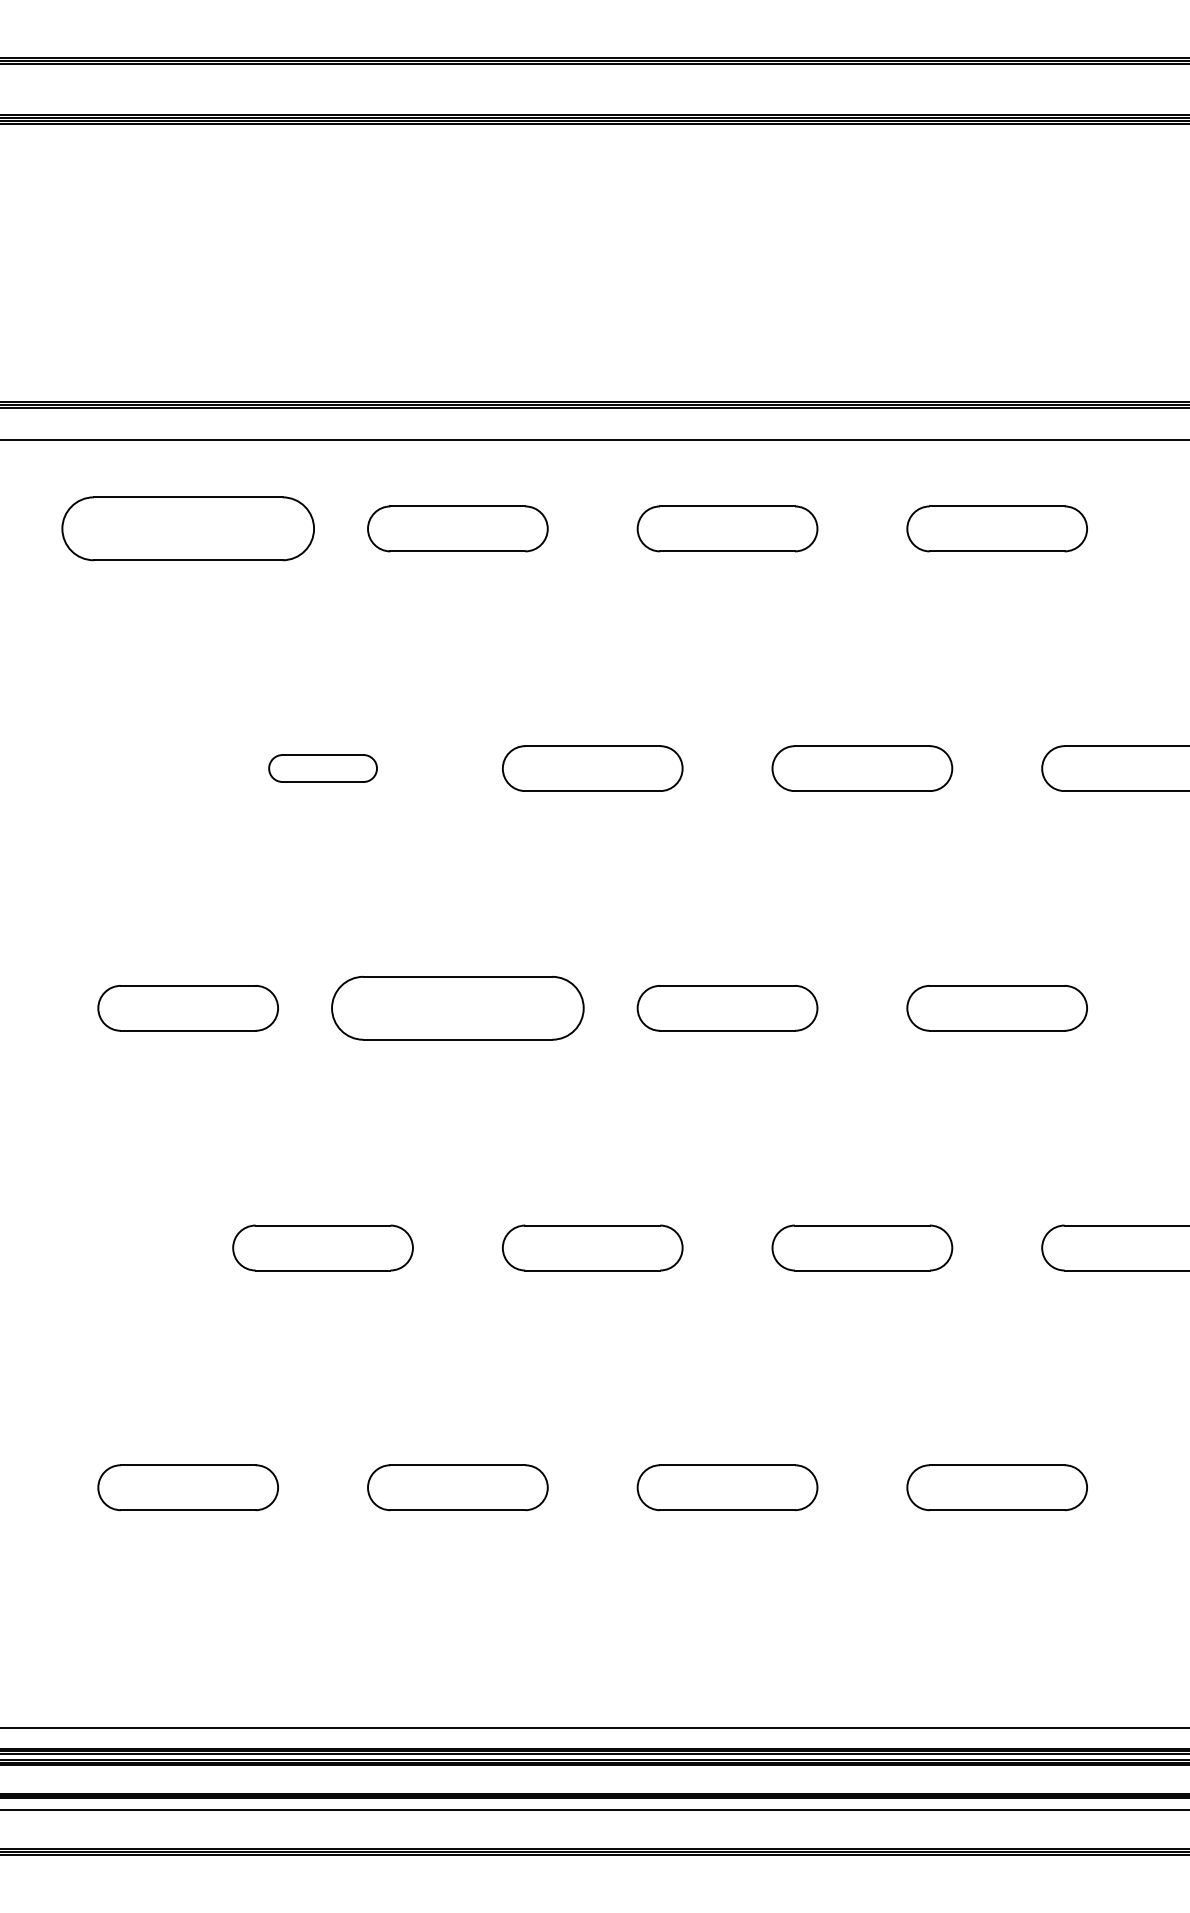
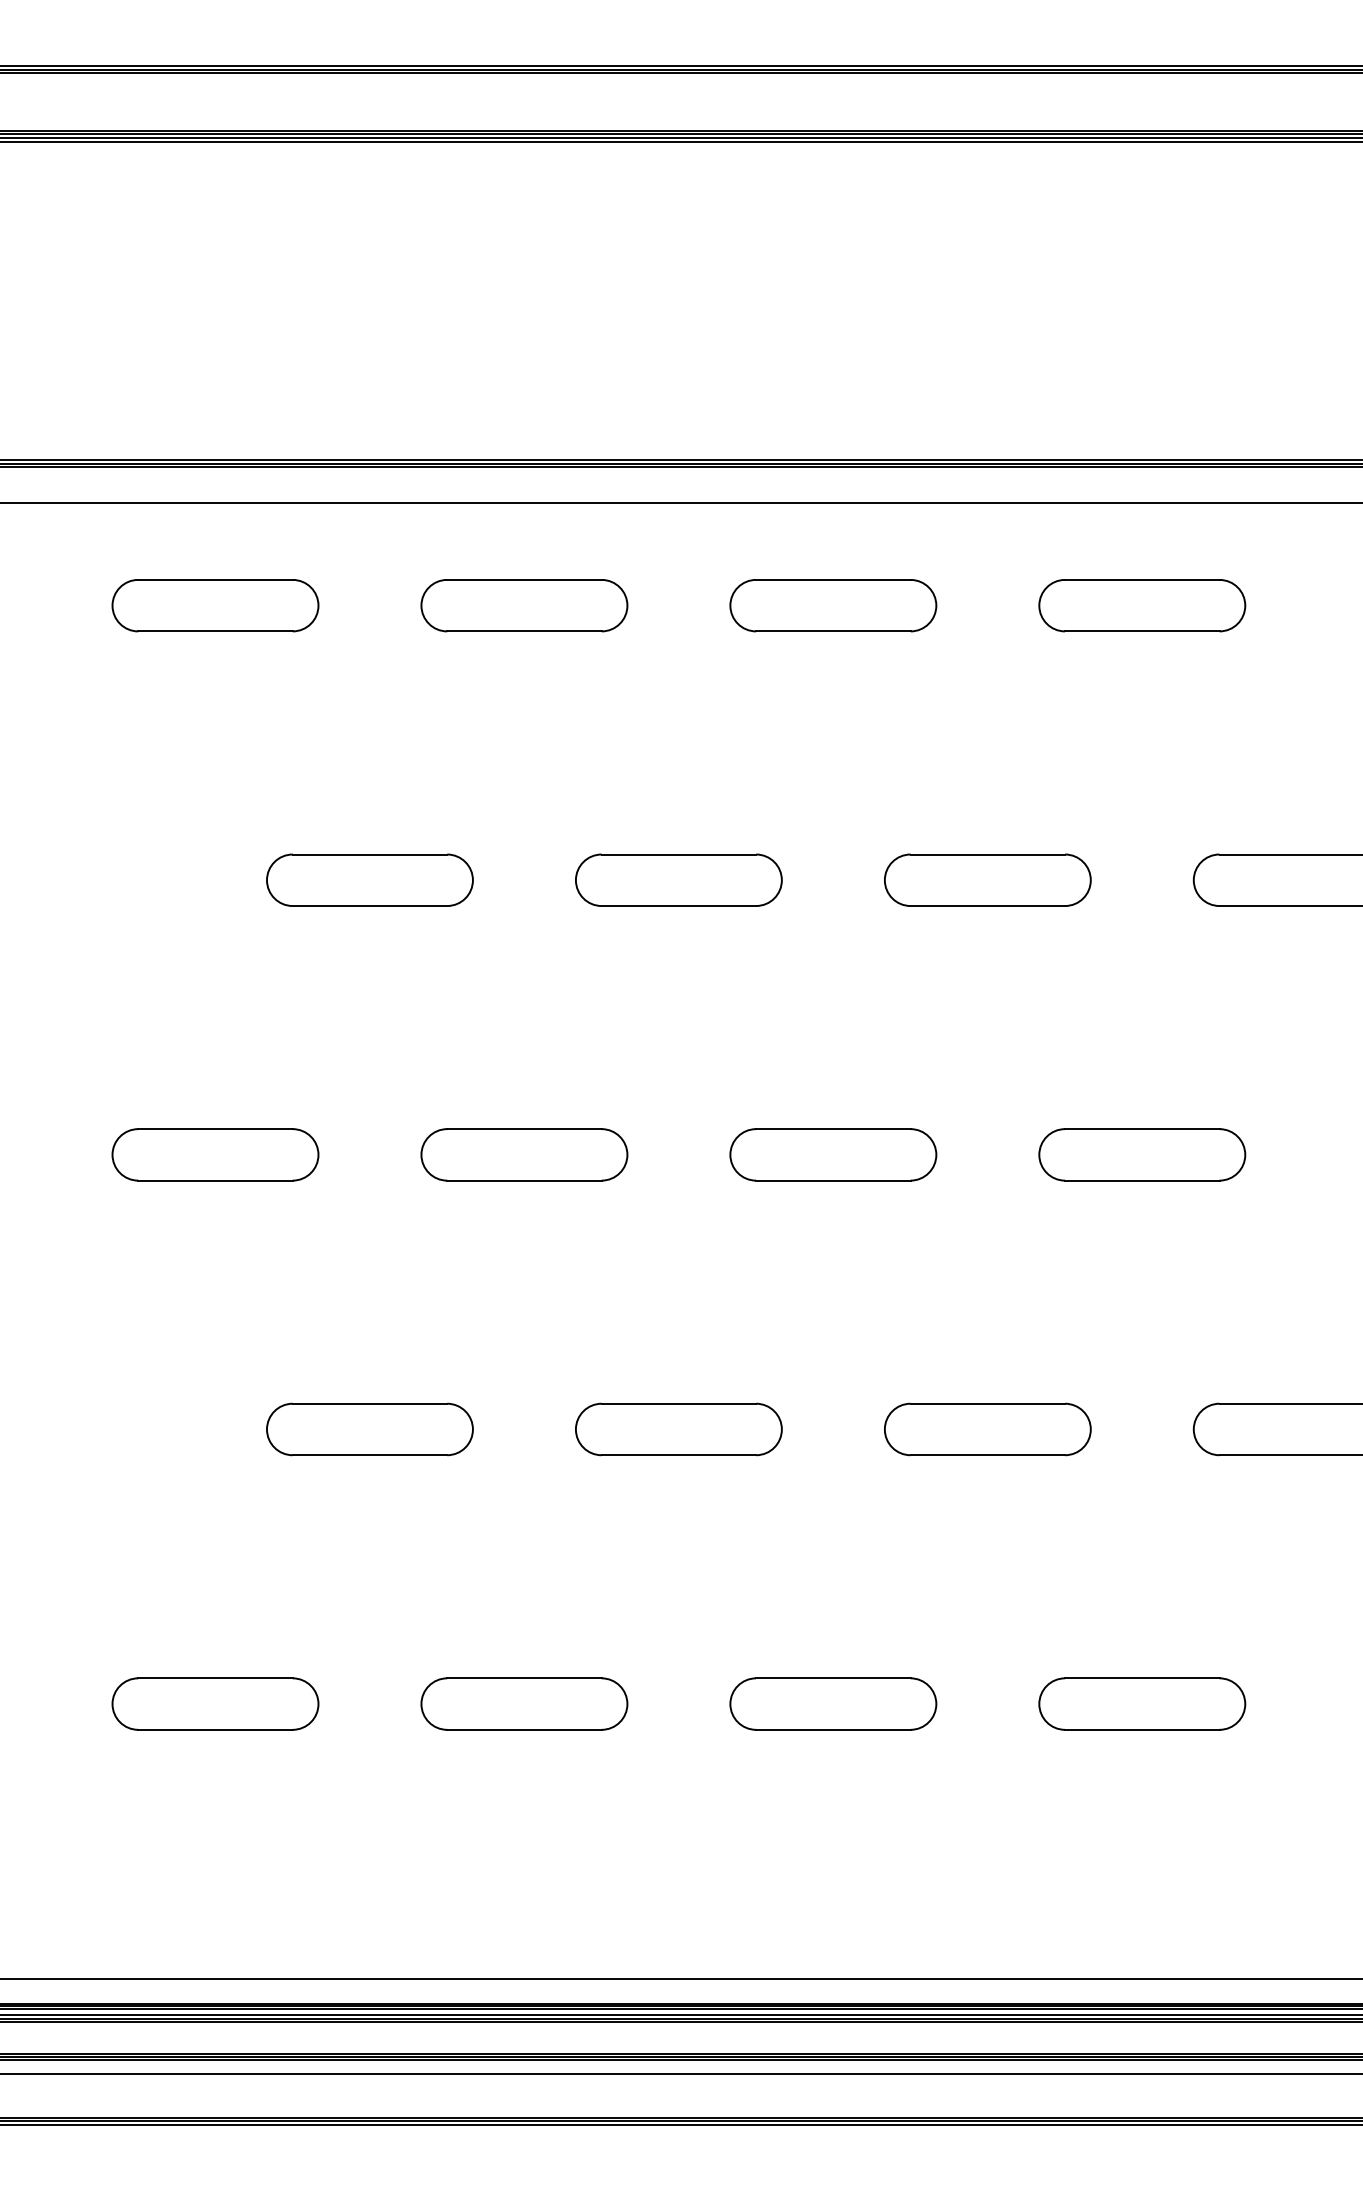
part: (188, 528) -> (215, 605), size x0.71
part: (322, 767) -> (369, 879), size x1.67
part: (457, 1008) -> (524, 1154), size x0.71

